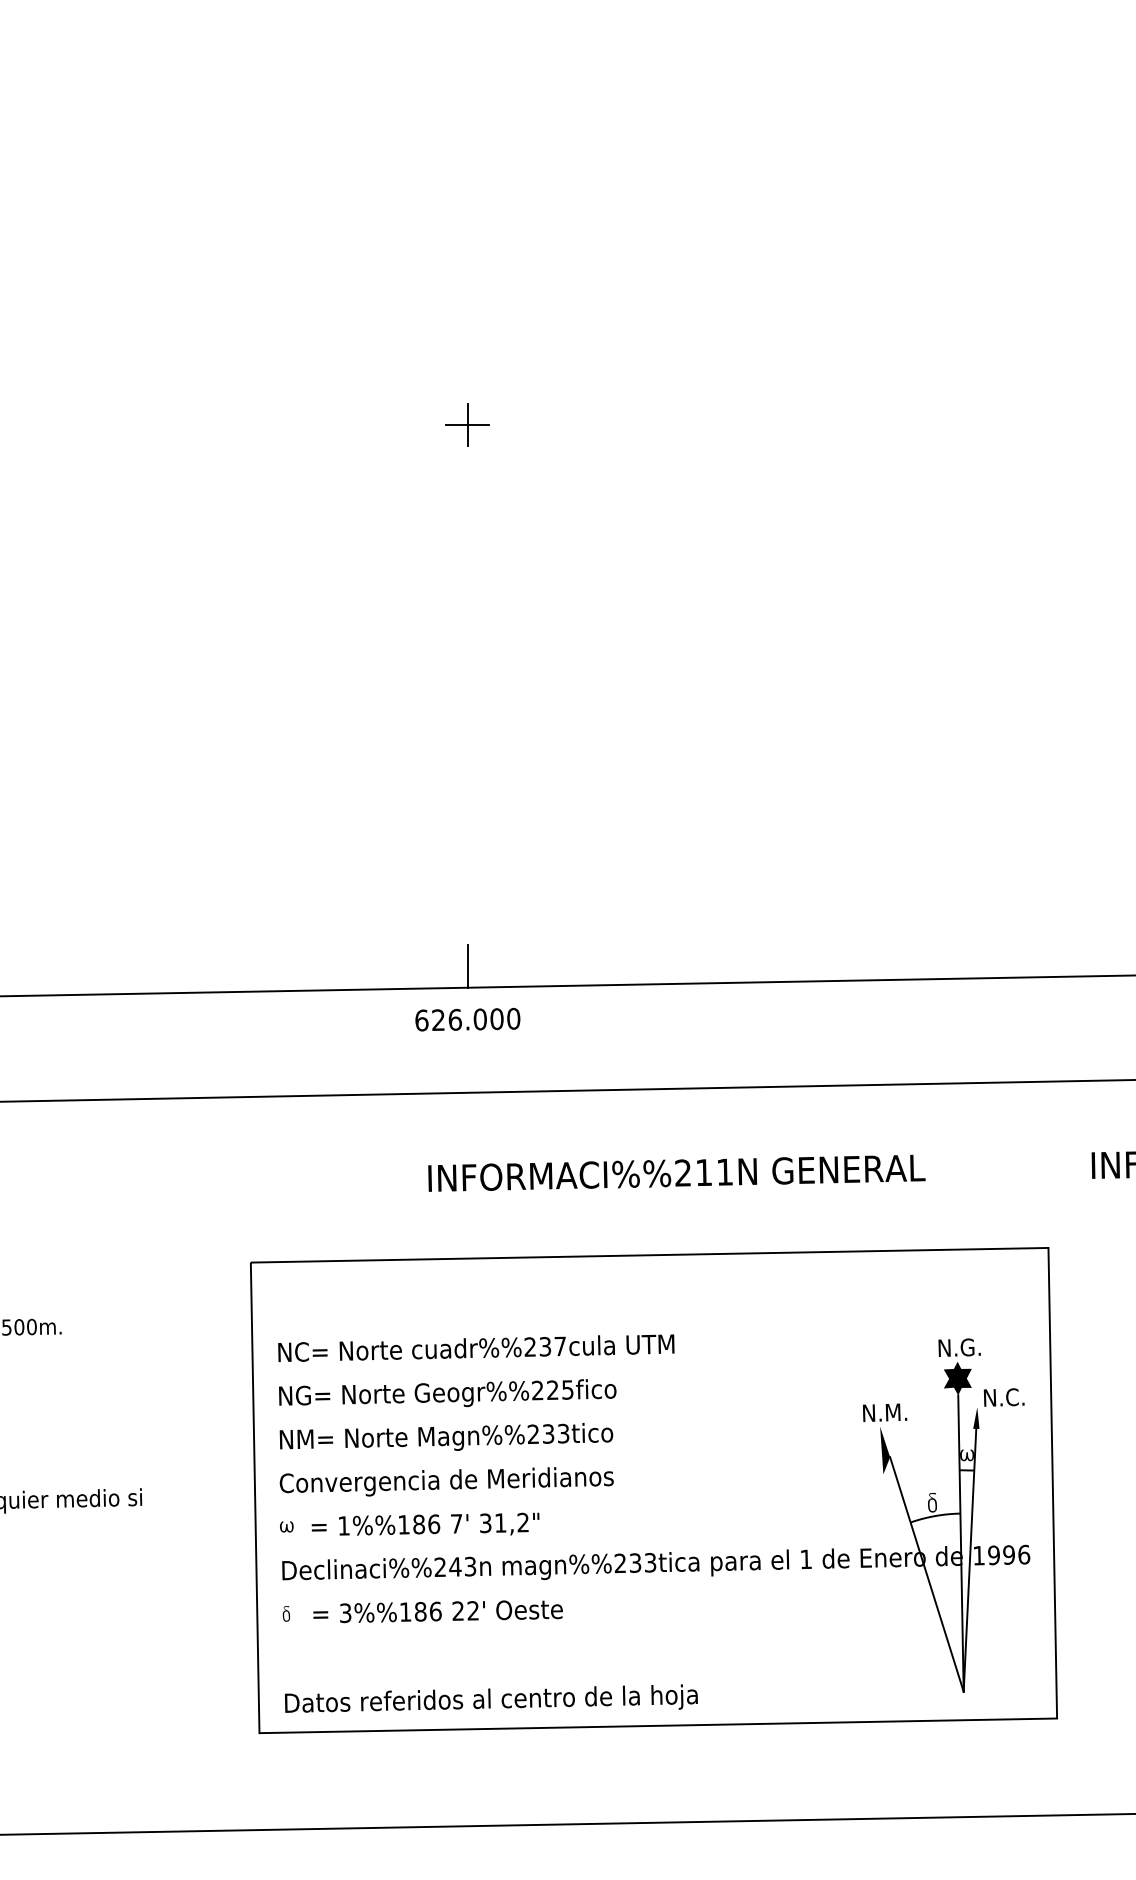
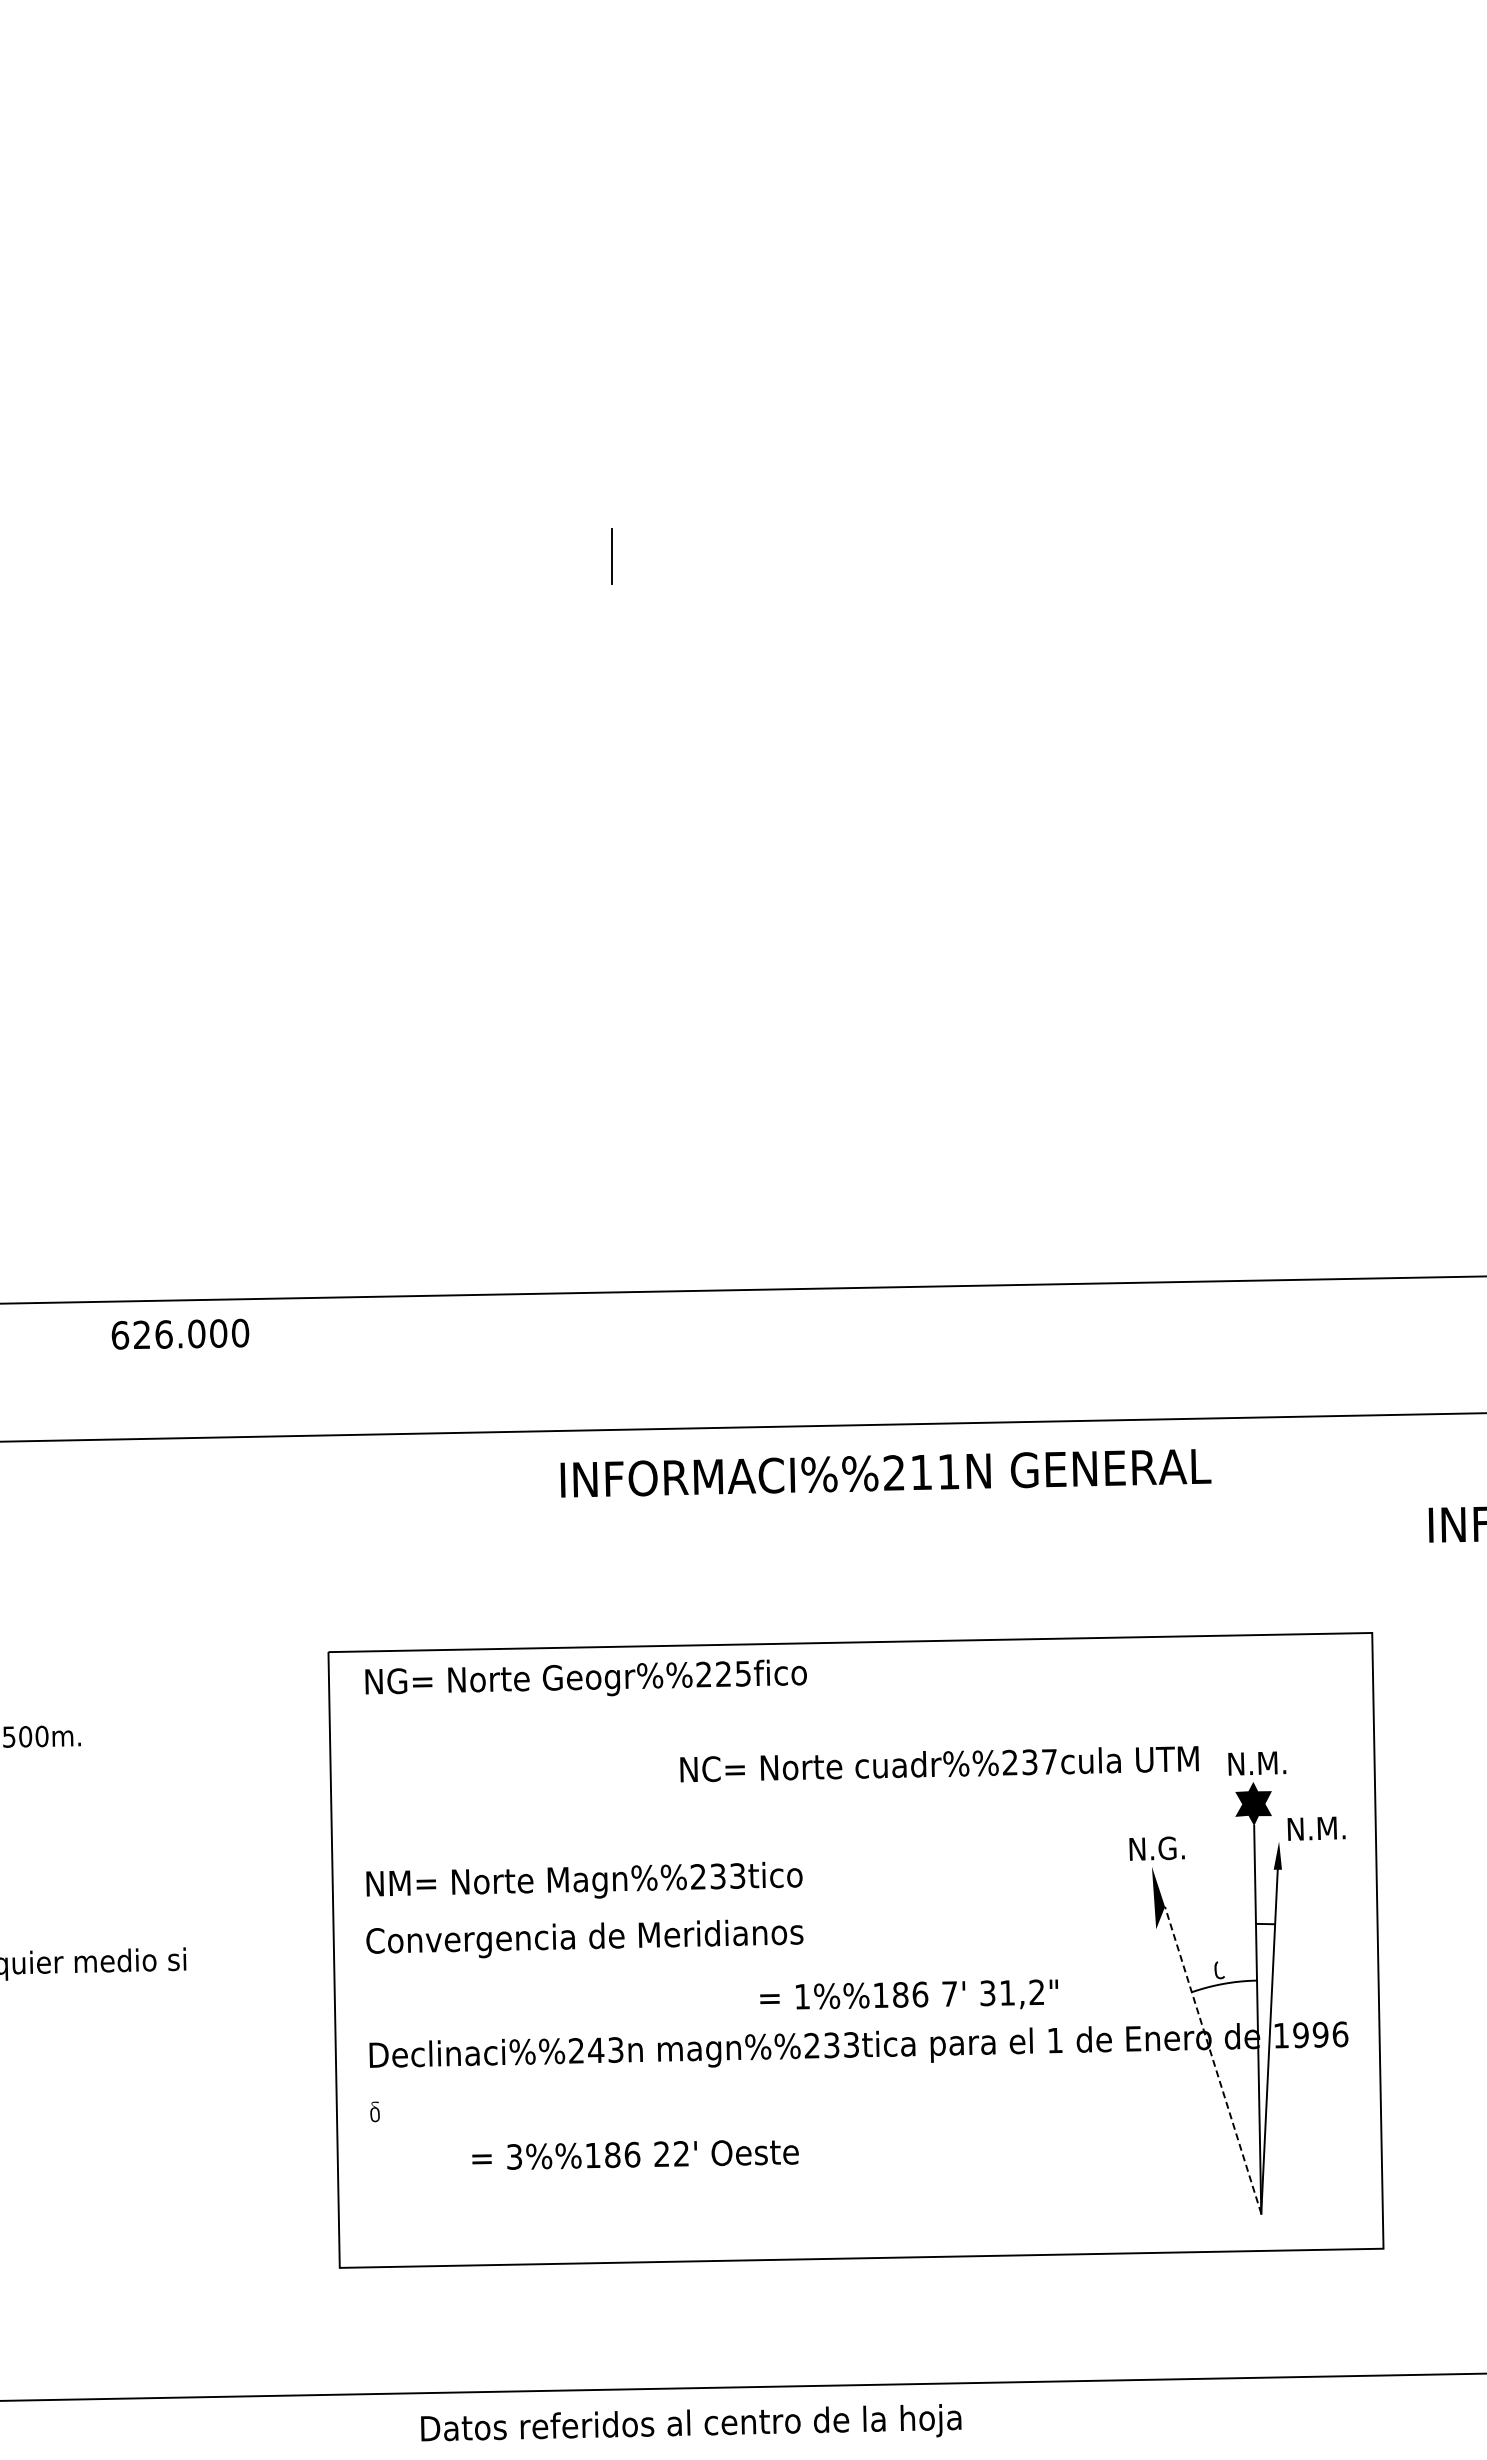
line: (467, 425) -> (612, 556), removed
line: (467, 966) -> (612, 1264), removed
text: (467, 1019) -> (180, 1333), moved
text: (676, 1173) -> (885, 1473), moved
text: (971, 1346) -> (1271, 1762), N.G. -> N.M.
text: (476, 1348) -> (939, 1764), moved
text: (447, 1392) -> (585, 1677), moved
text: (1016, 1397) -> (1330, 1828), N.C. -> N.M.
text: (895, 1412) -> (1172, 1848), N.M. -> N.G.
fill: (966, 1455) -> (1265, 1904), removed
fill: (932, 1502) -> (1220, 1965), removed
text: (425, 1524) -> (908, 1994), moved
fill: (286, 1526) -> (375, 1997), removed
line: (927, 1574) -> (1213, 2060), solid -> dashed
text: (438, 1611) -> (635, 2154), moved
text: (491, 1698) -> (691, 2422), moved

